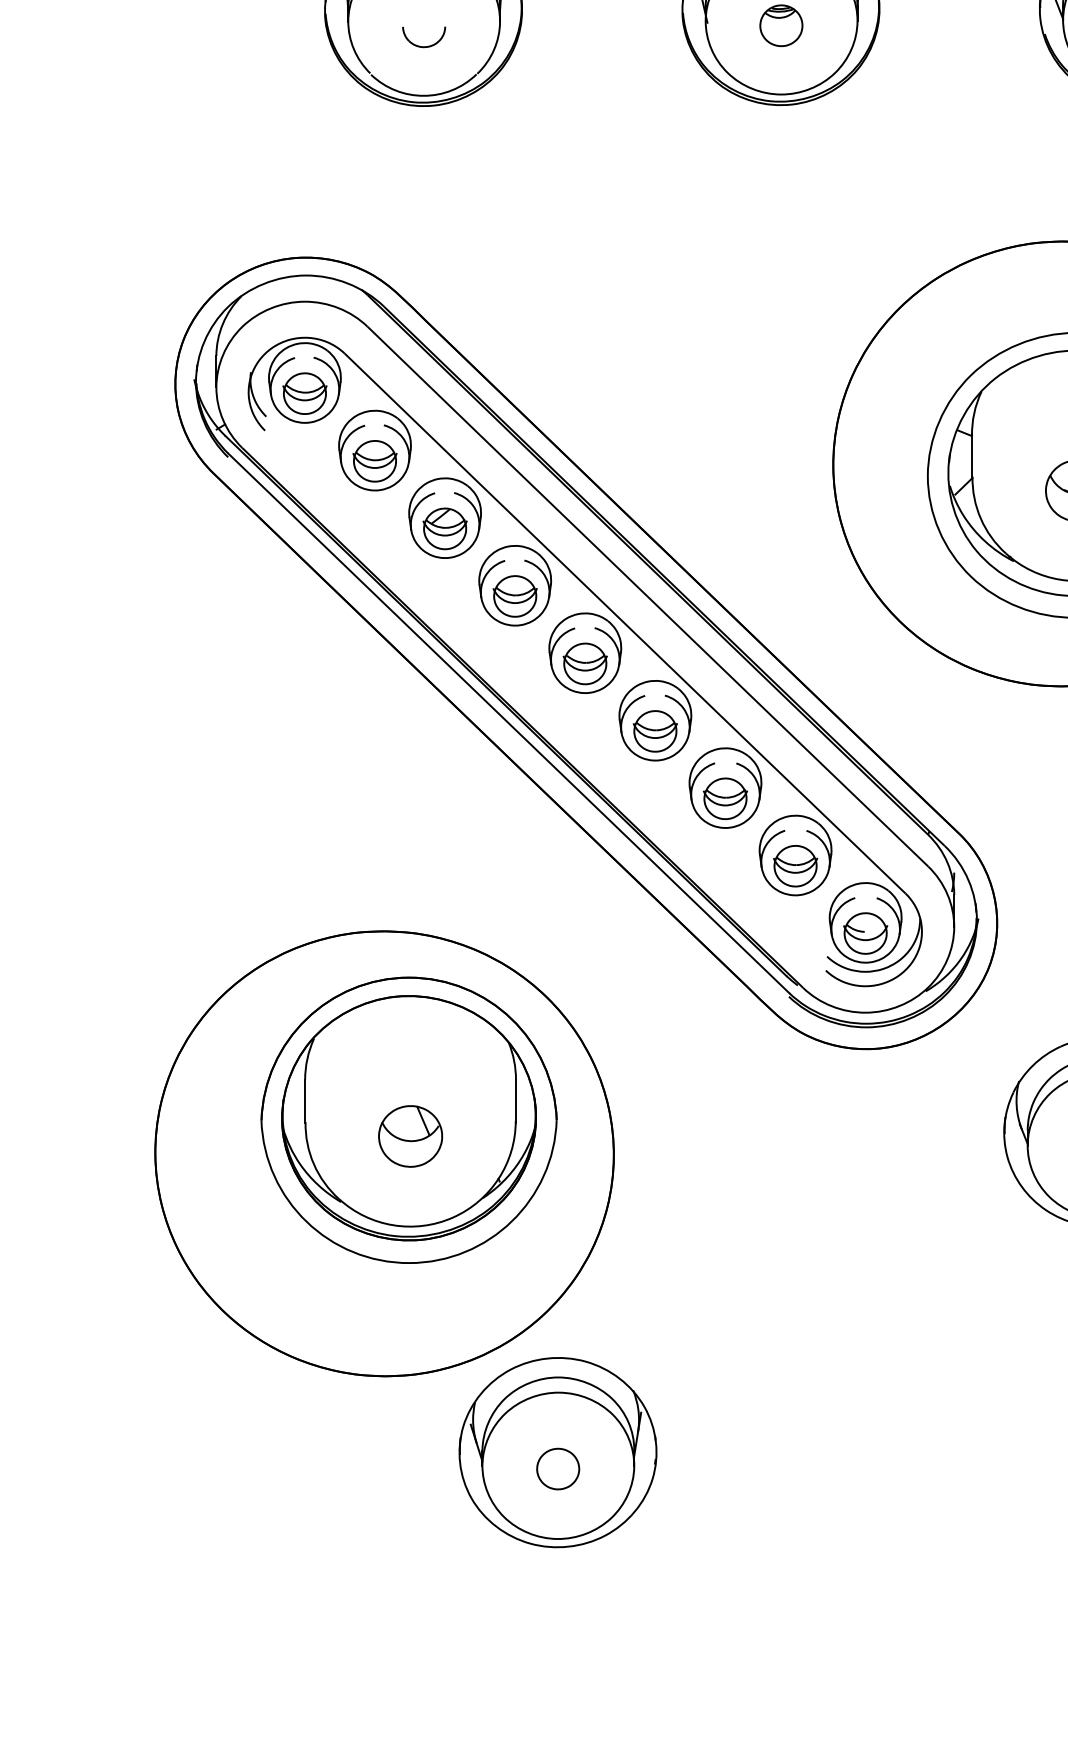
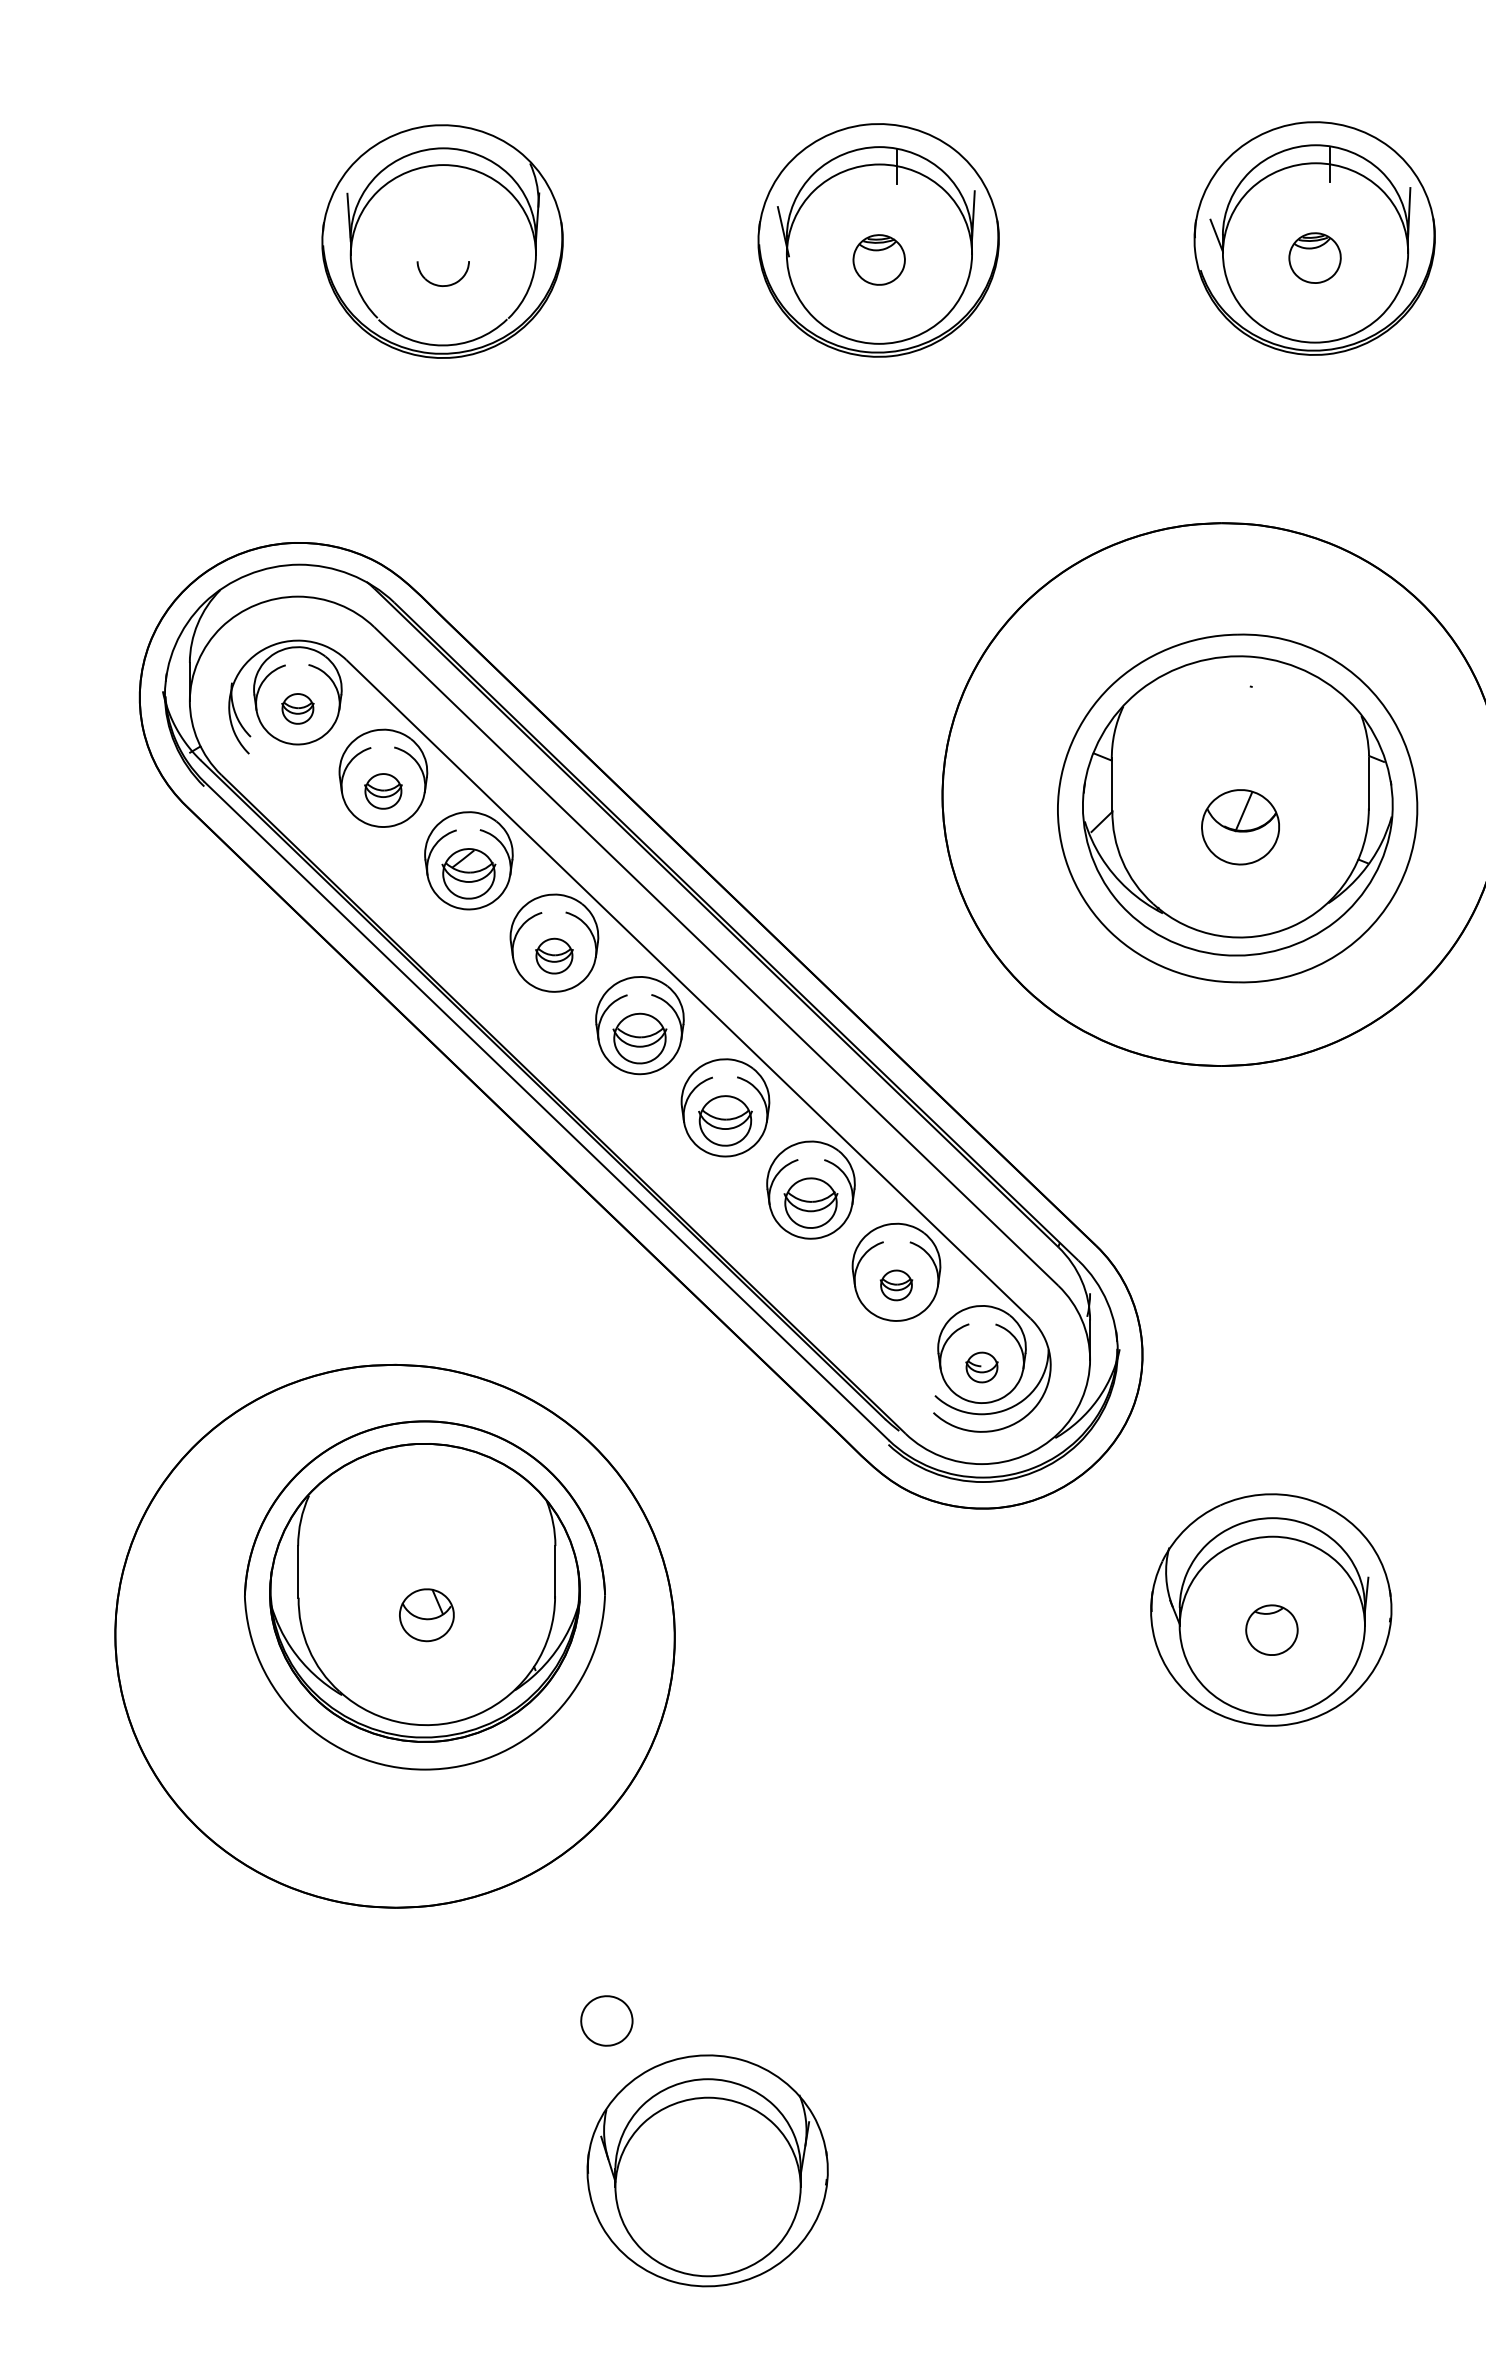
part: (304, 393) -> (297, 708), size x0.6
part: (375, 461) -> (383, 791), size x0.7
part: (515, 595) -> (554, 955), size x0.7
part: (795, 866) -> (896, 1285), size x0.6
part: (865, 933) -> (981, 1367), size x0.6
part: (410, 1136) -> (426, 1615), size x0.7
part: (557, 1452) -> (707, 2170), moved

